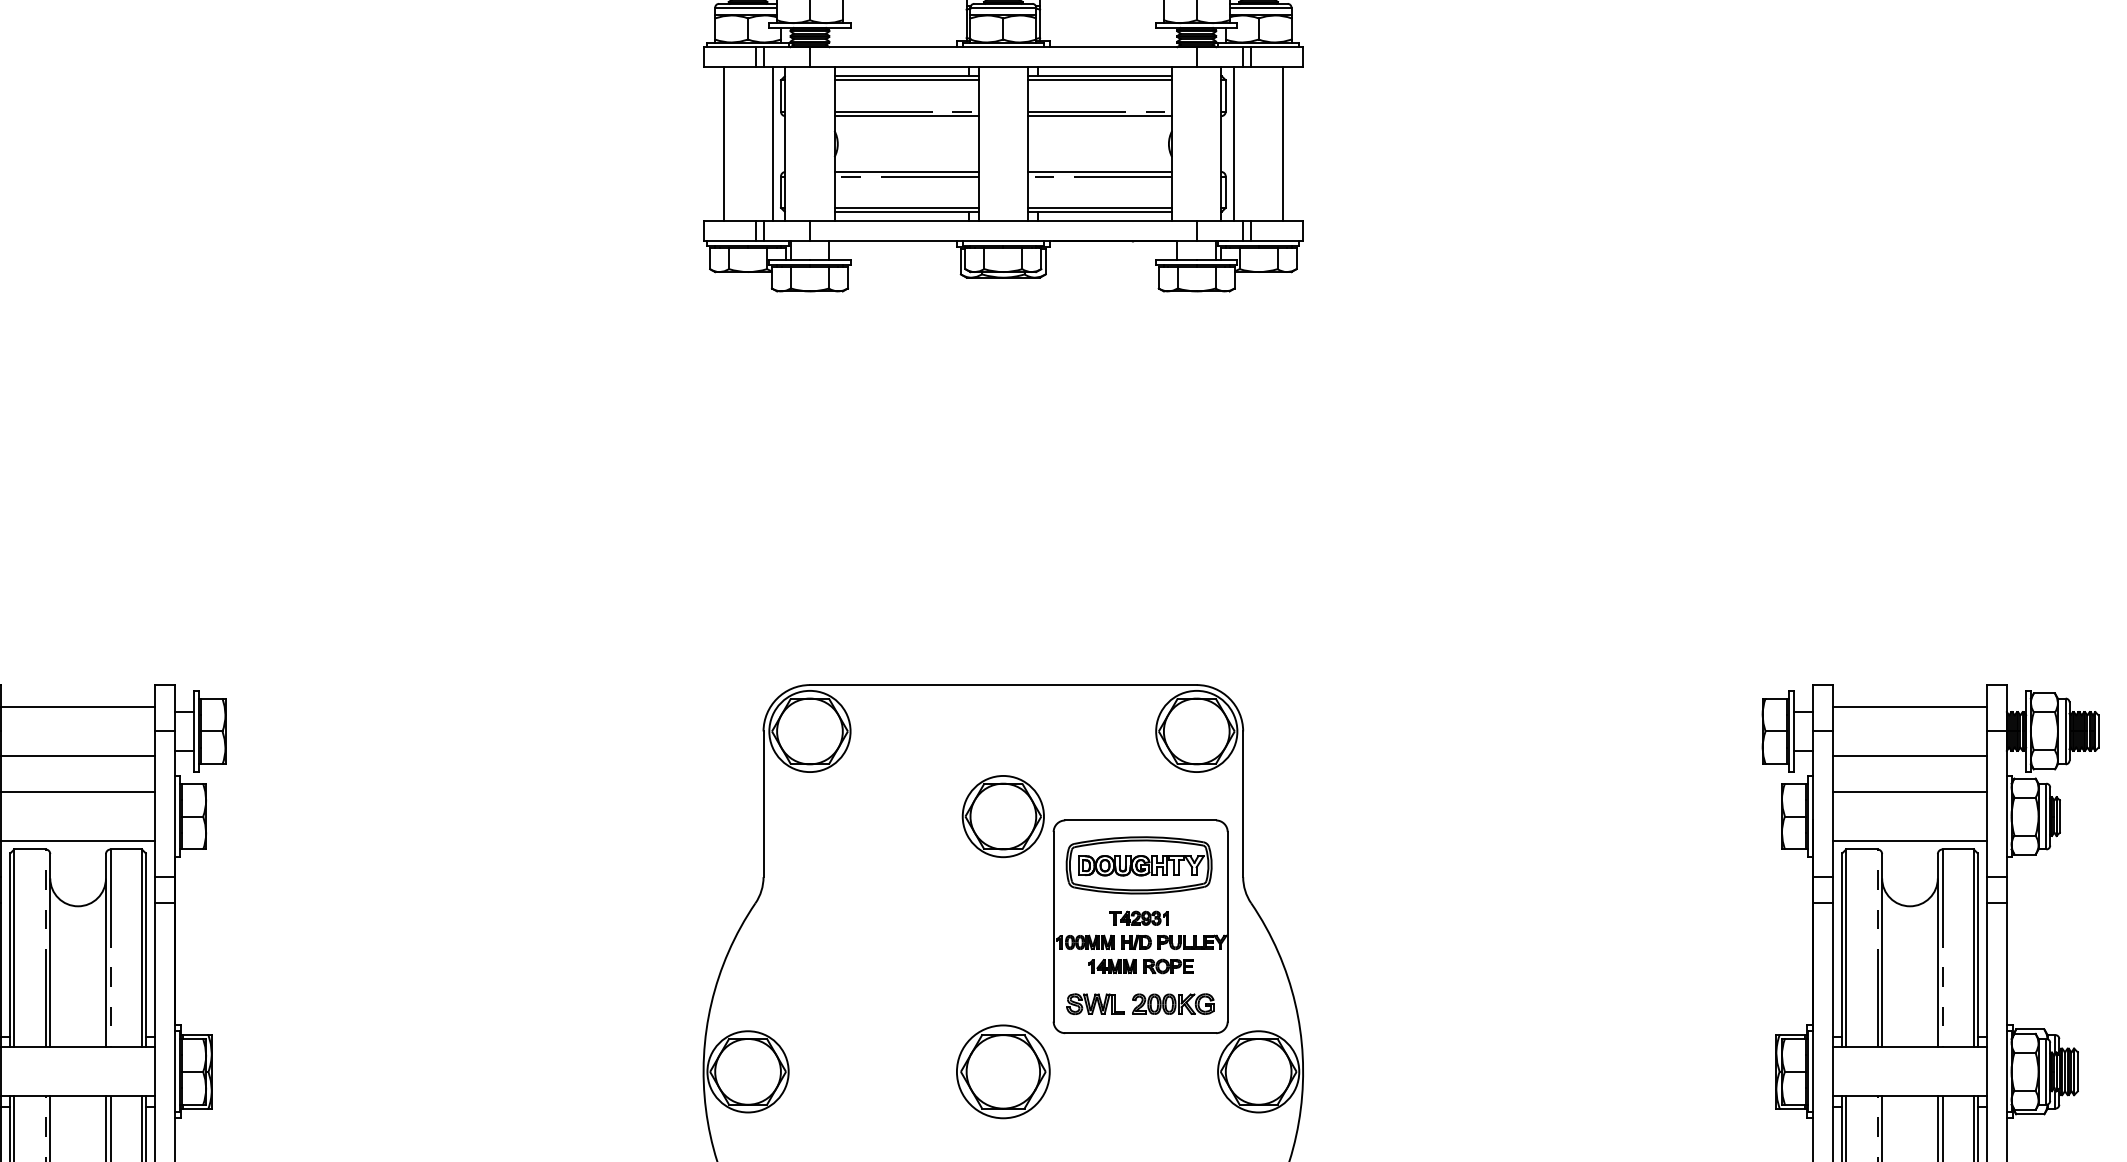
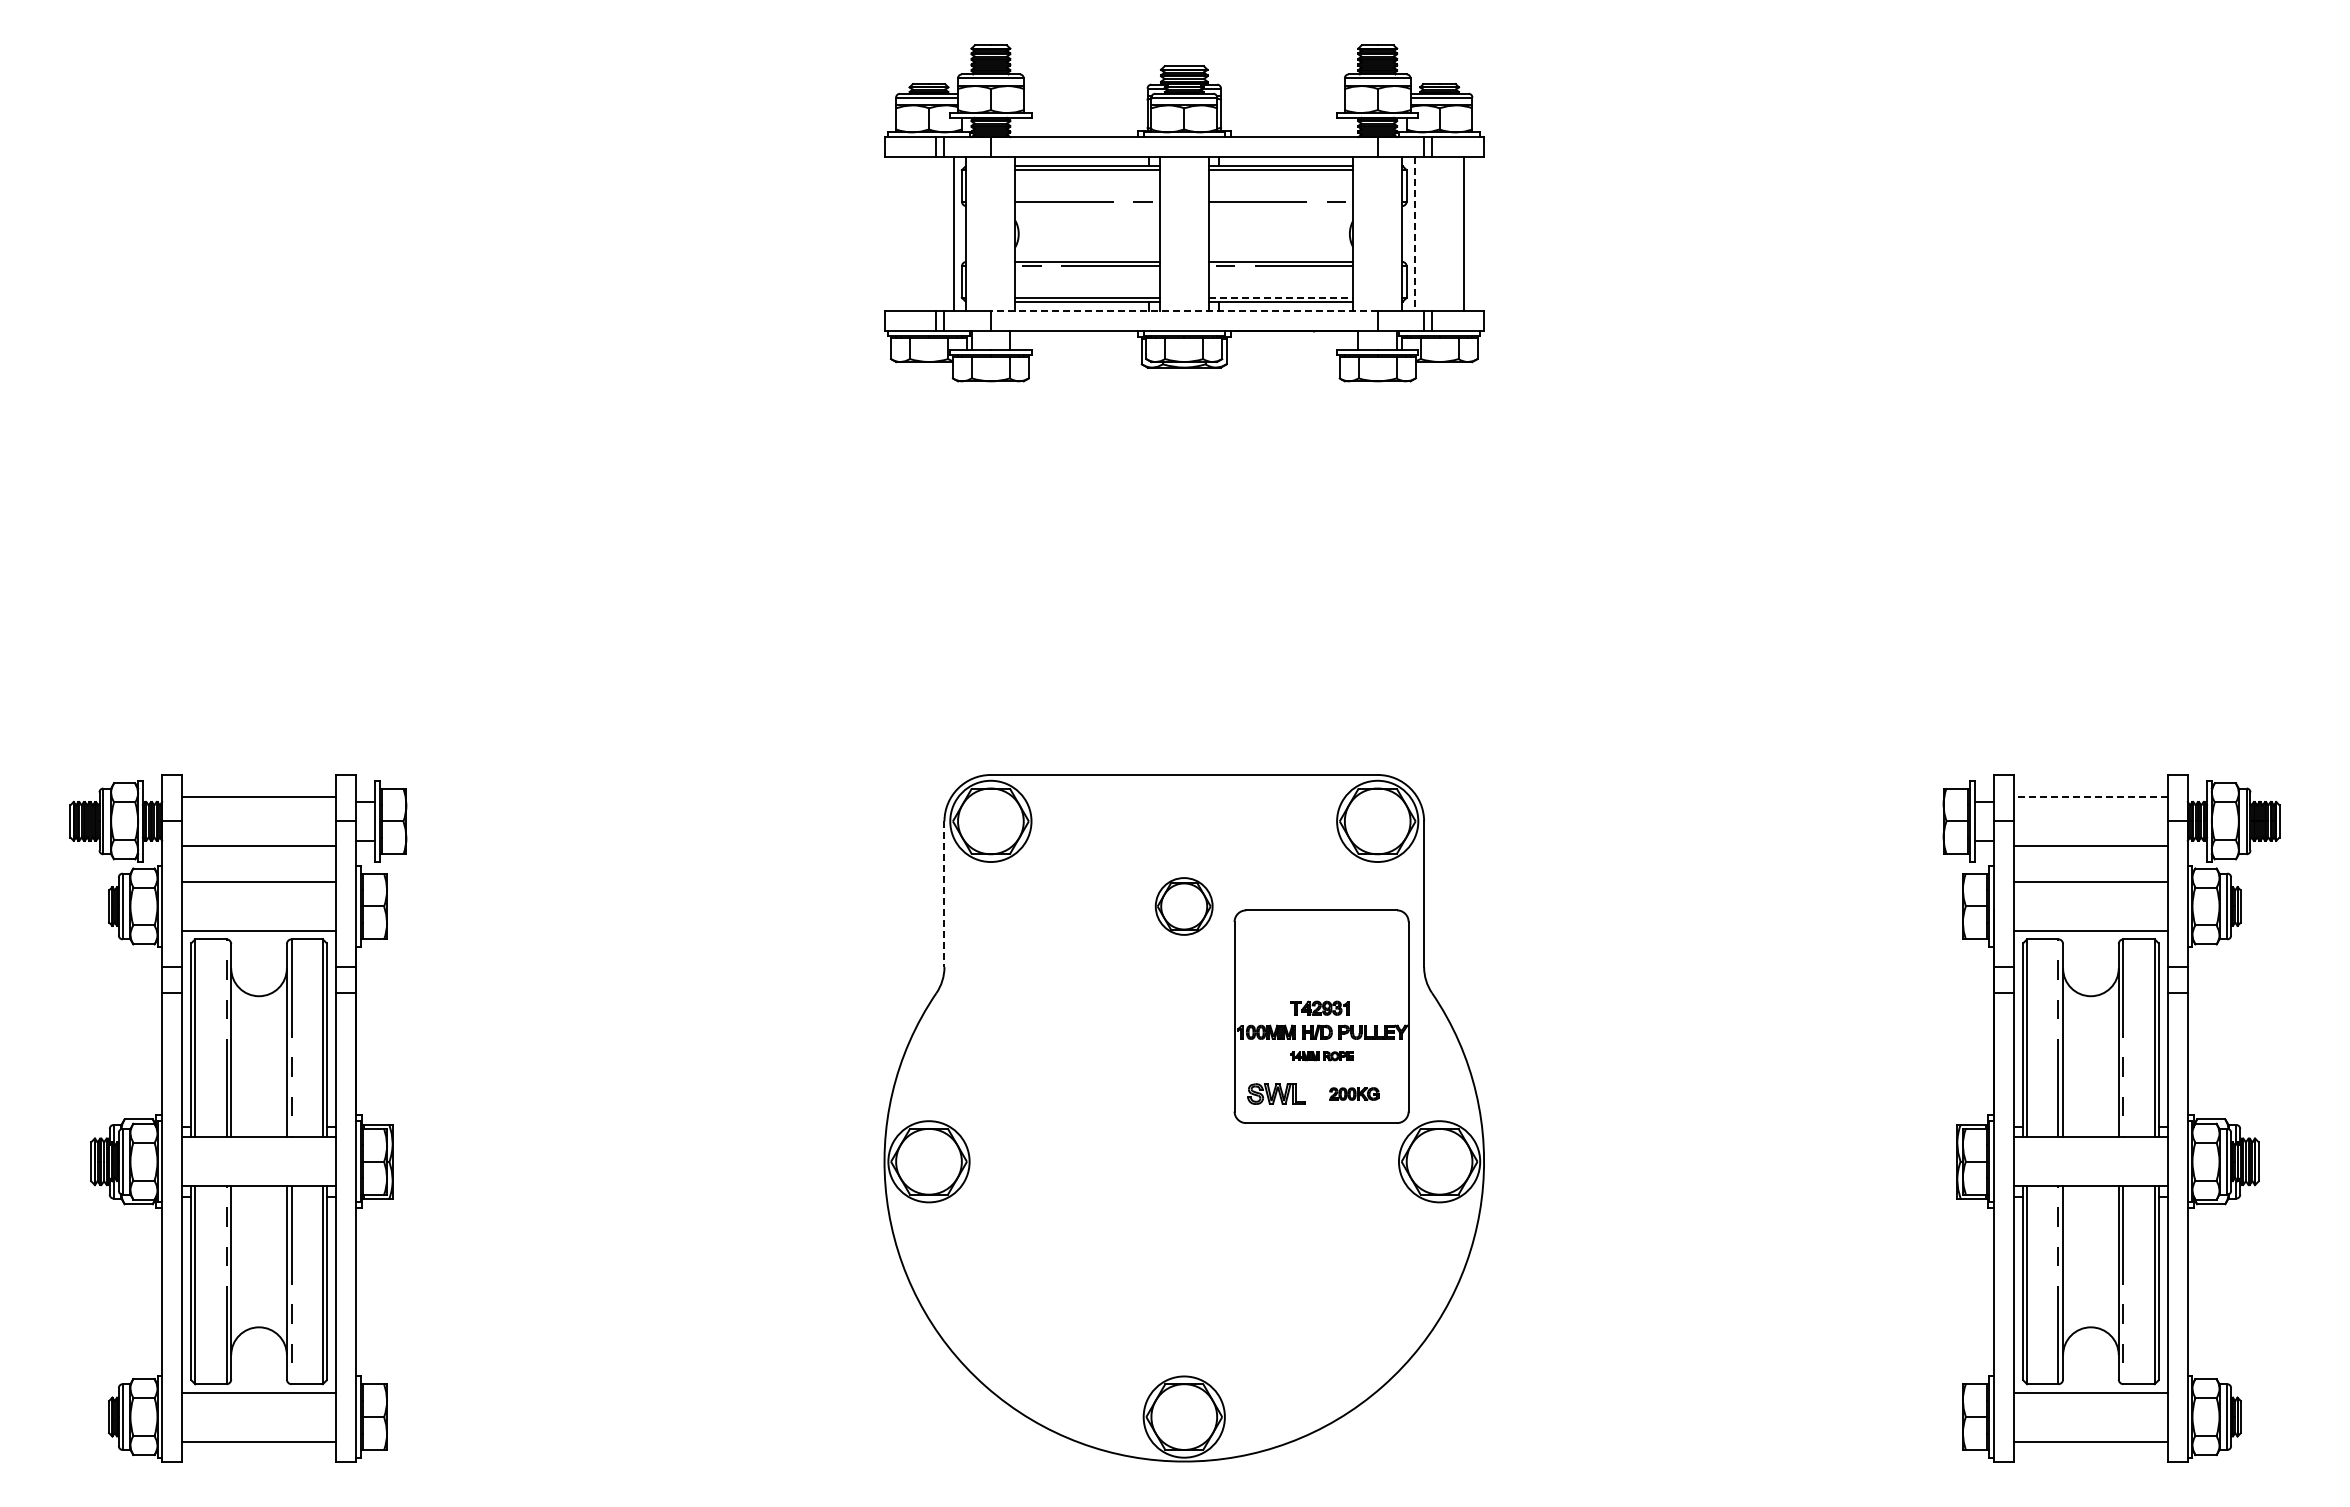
line: (906, 116) -> (1087, 206), removed
line: (1099, 116) -> (1280, 206), removed
line: (723, 143) -> (904, 233), removed
line: (1234, 144) -> (1415, 234), solid -> dashed
line: (1100, 207) -> (1281, 297), solid -> dashed
line: (1002, 221) -> (1183, 311), solid -> dashed
line: (1909, 706) -> (2090, 796), solid -> dashed
line: (763, 804) -> (944, 894), solid -> dashed
part: (1002, 816) -> (1183, 906), size x0.7
part: (1138, 865) -> (1319, 955), removed
part: (1140, 965) -> (1321, 1055), size x0.6
part: (1173, 1003) -> (1354, 1093), size x0.6
part: (1003, 1071) -> (1184, 1161), removed

